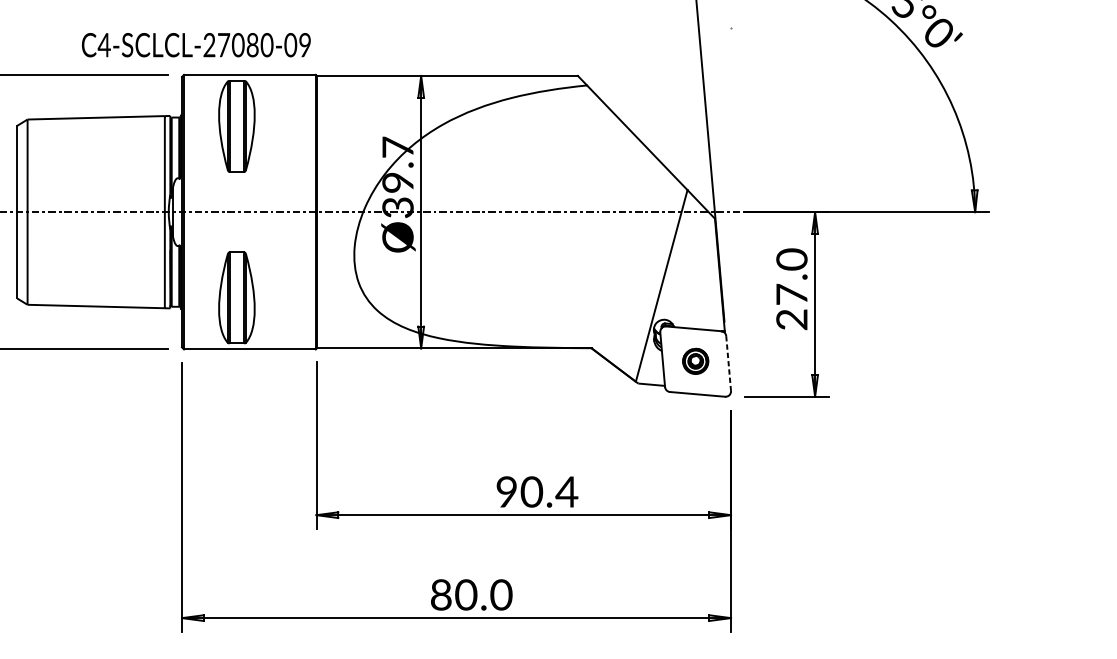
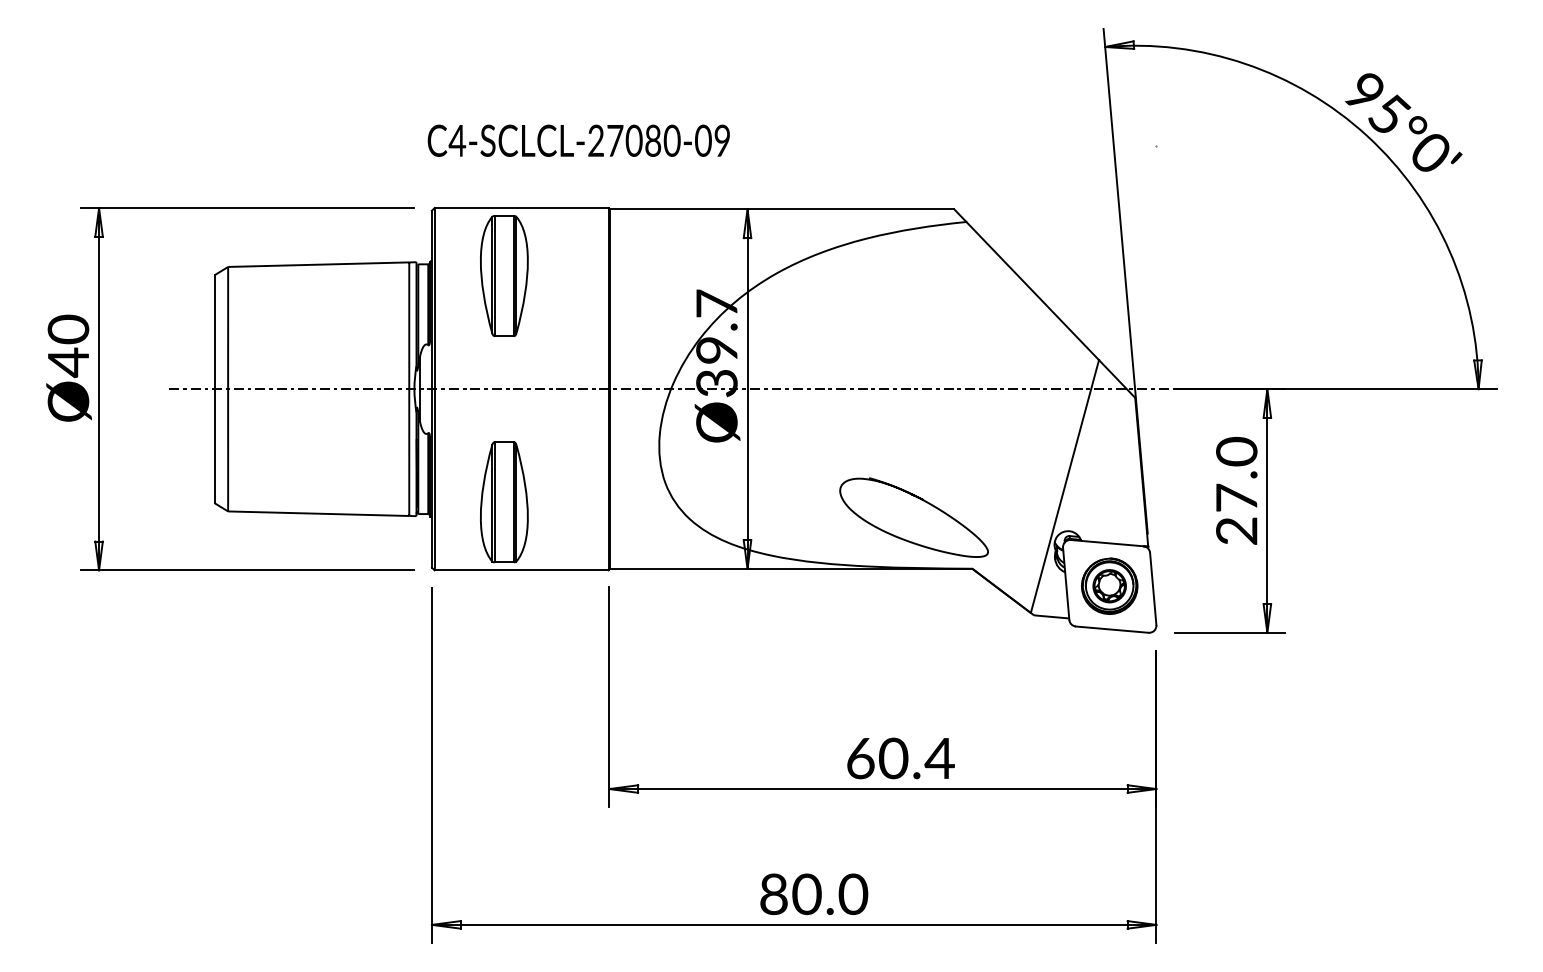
text: (196, 44) -> (578, 140), moved
curve: (553, 296) -> (921, 500), added
part: (695, 360) -> (1109, 585), size x1.67
line: (728, 363) -> (1153, 589), dashed -> solid
text: (506, 492) -> (860, 758), 90.4 -> 60.4

